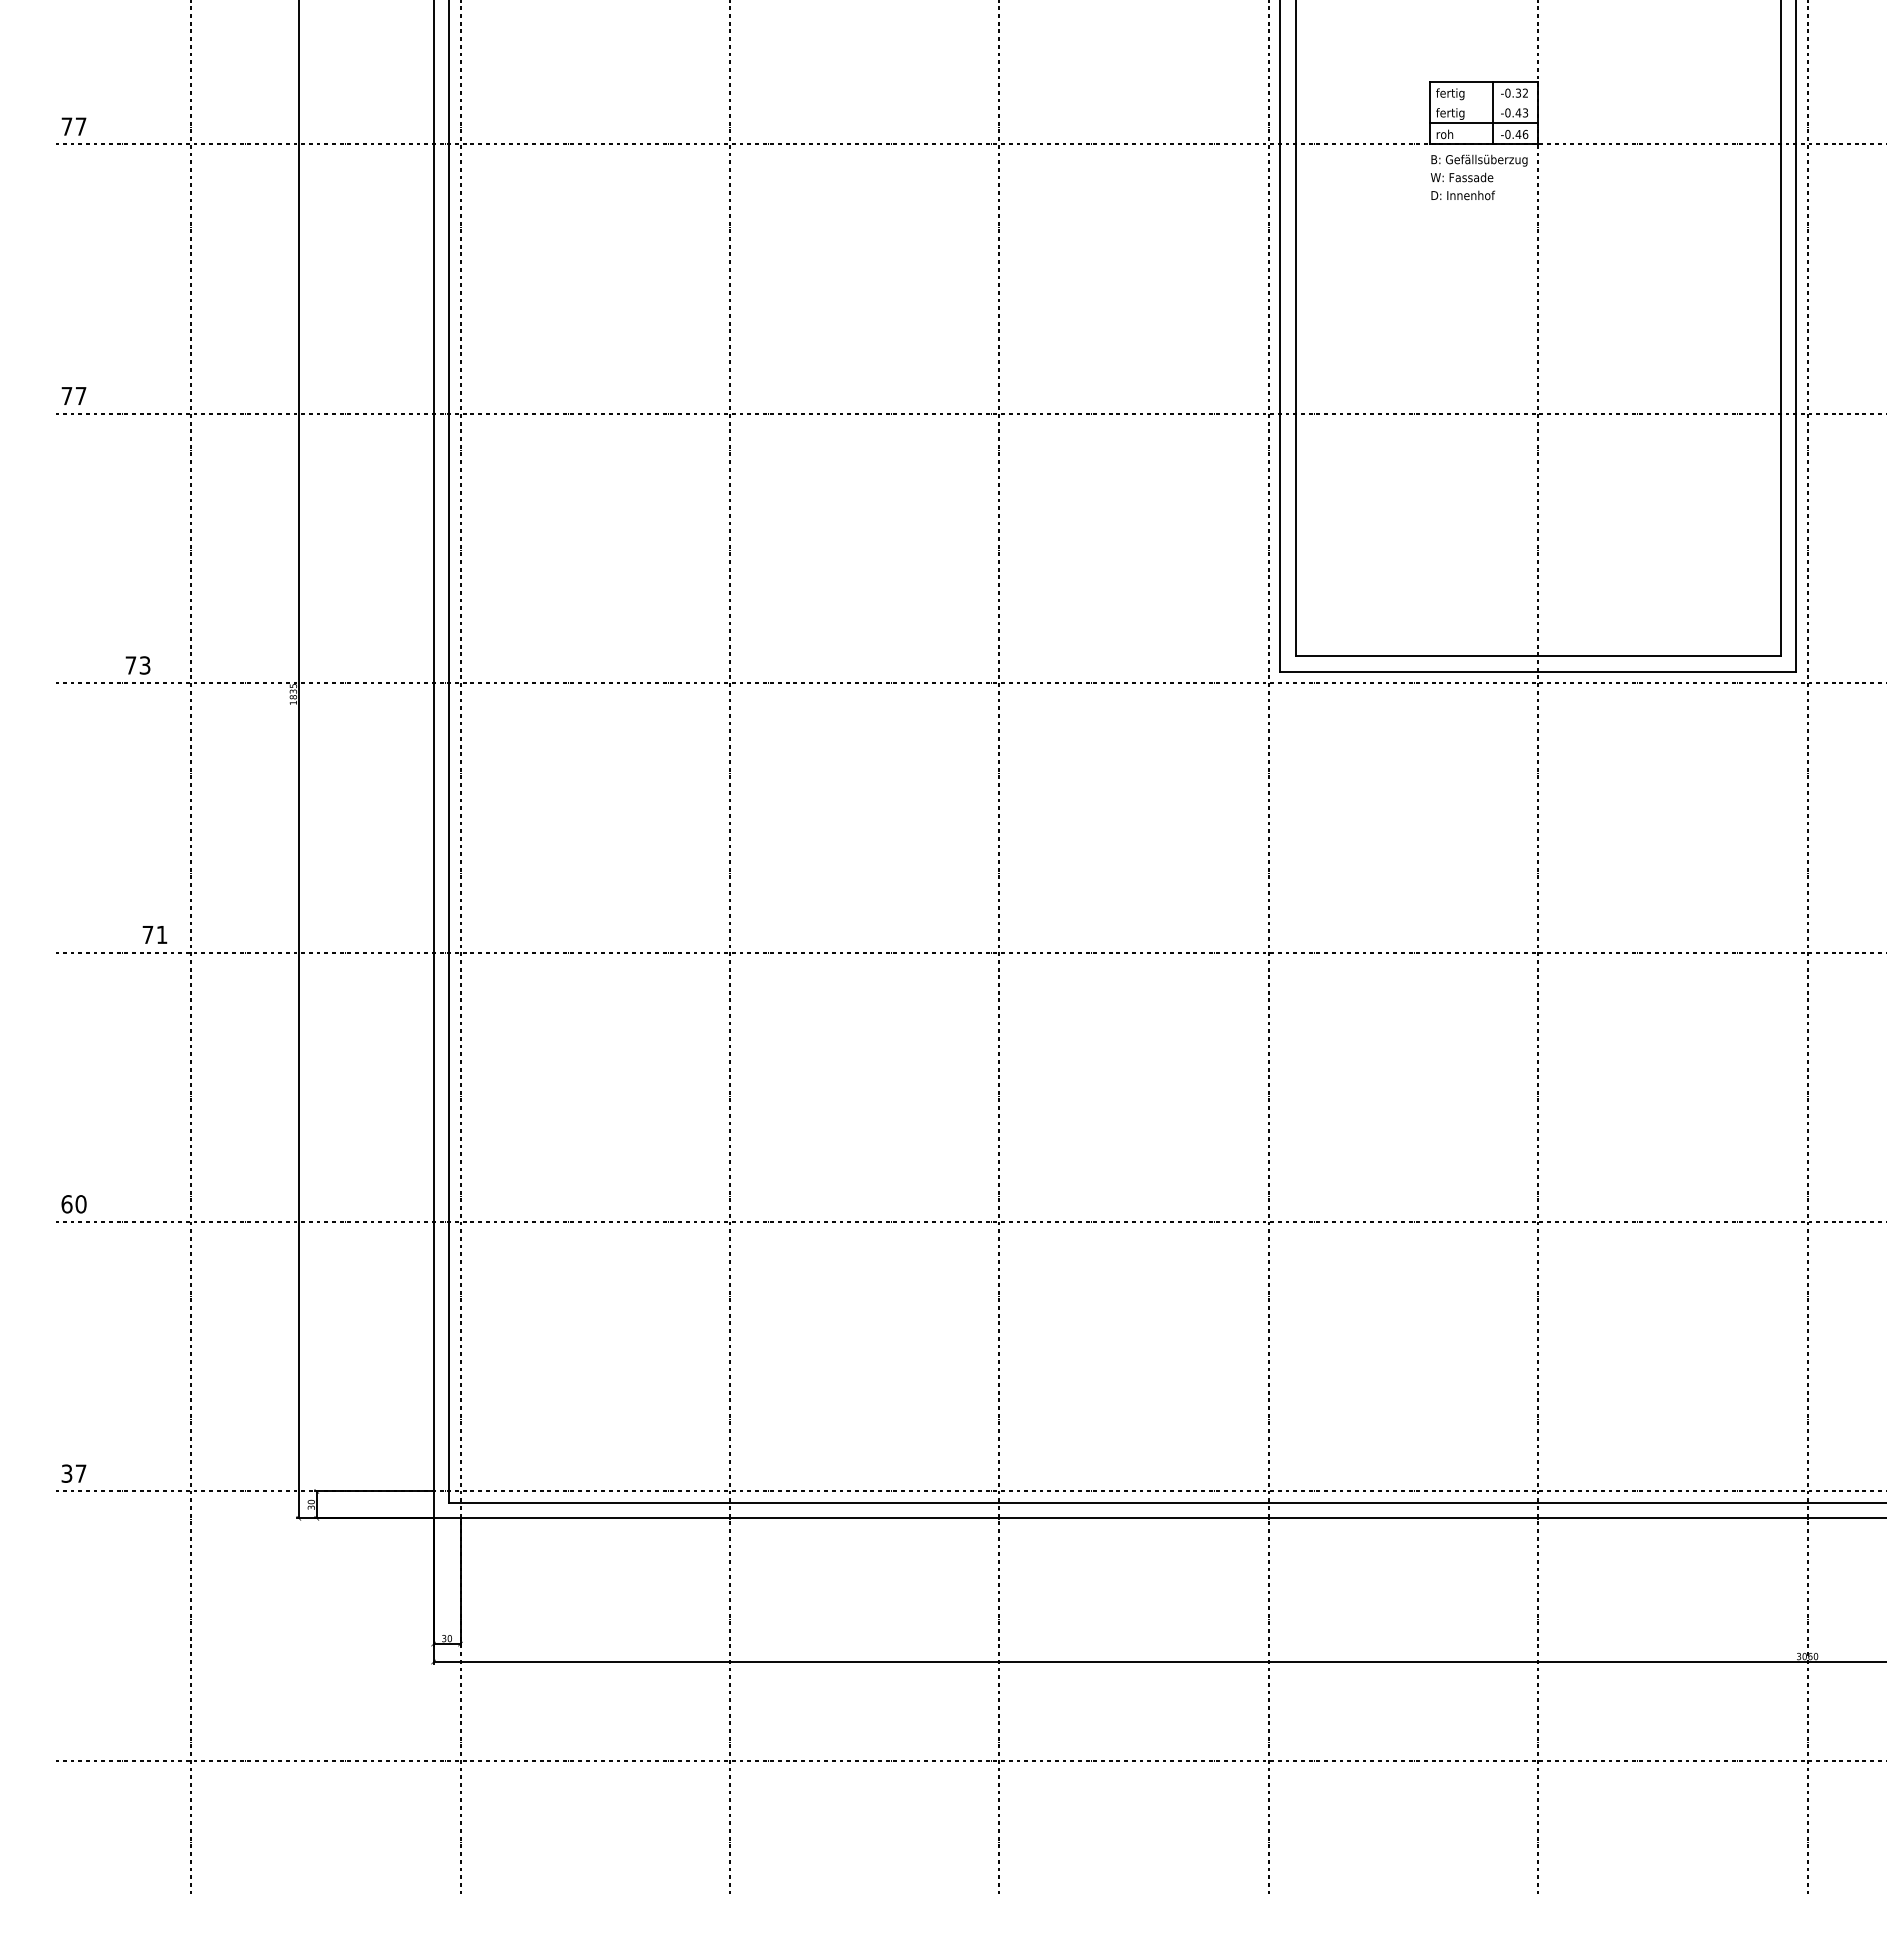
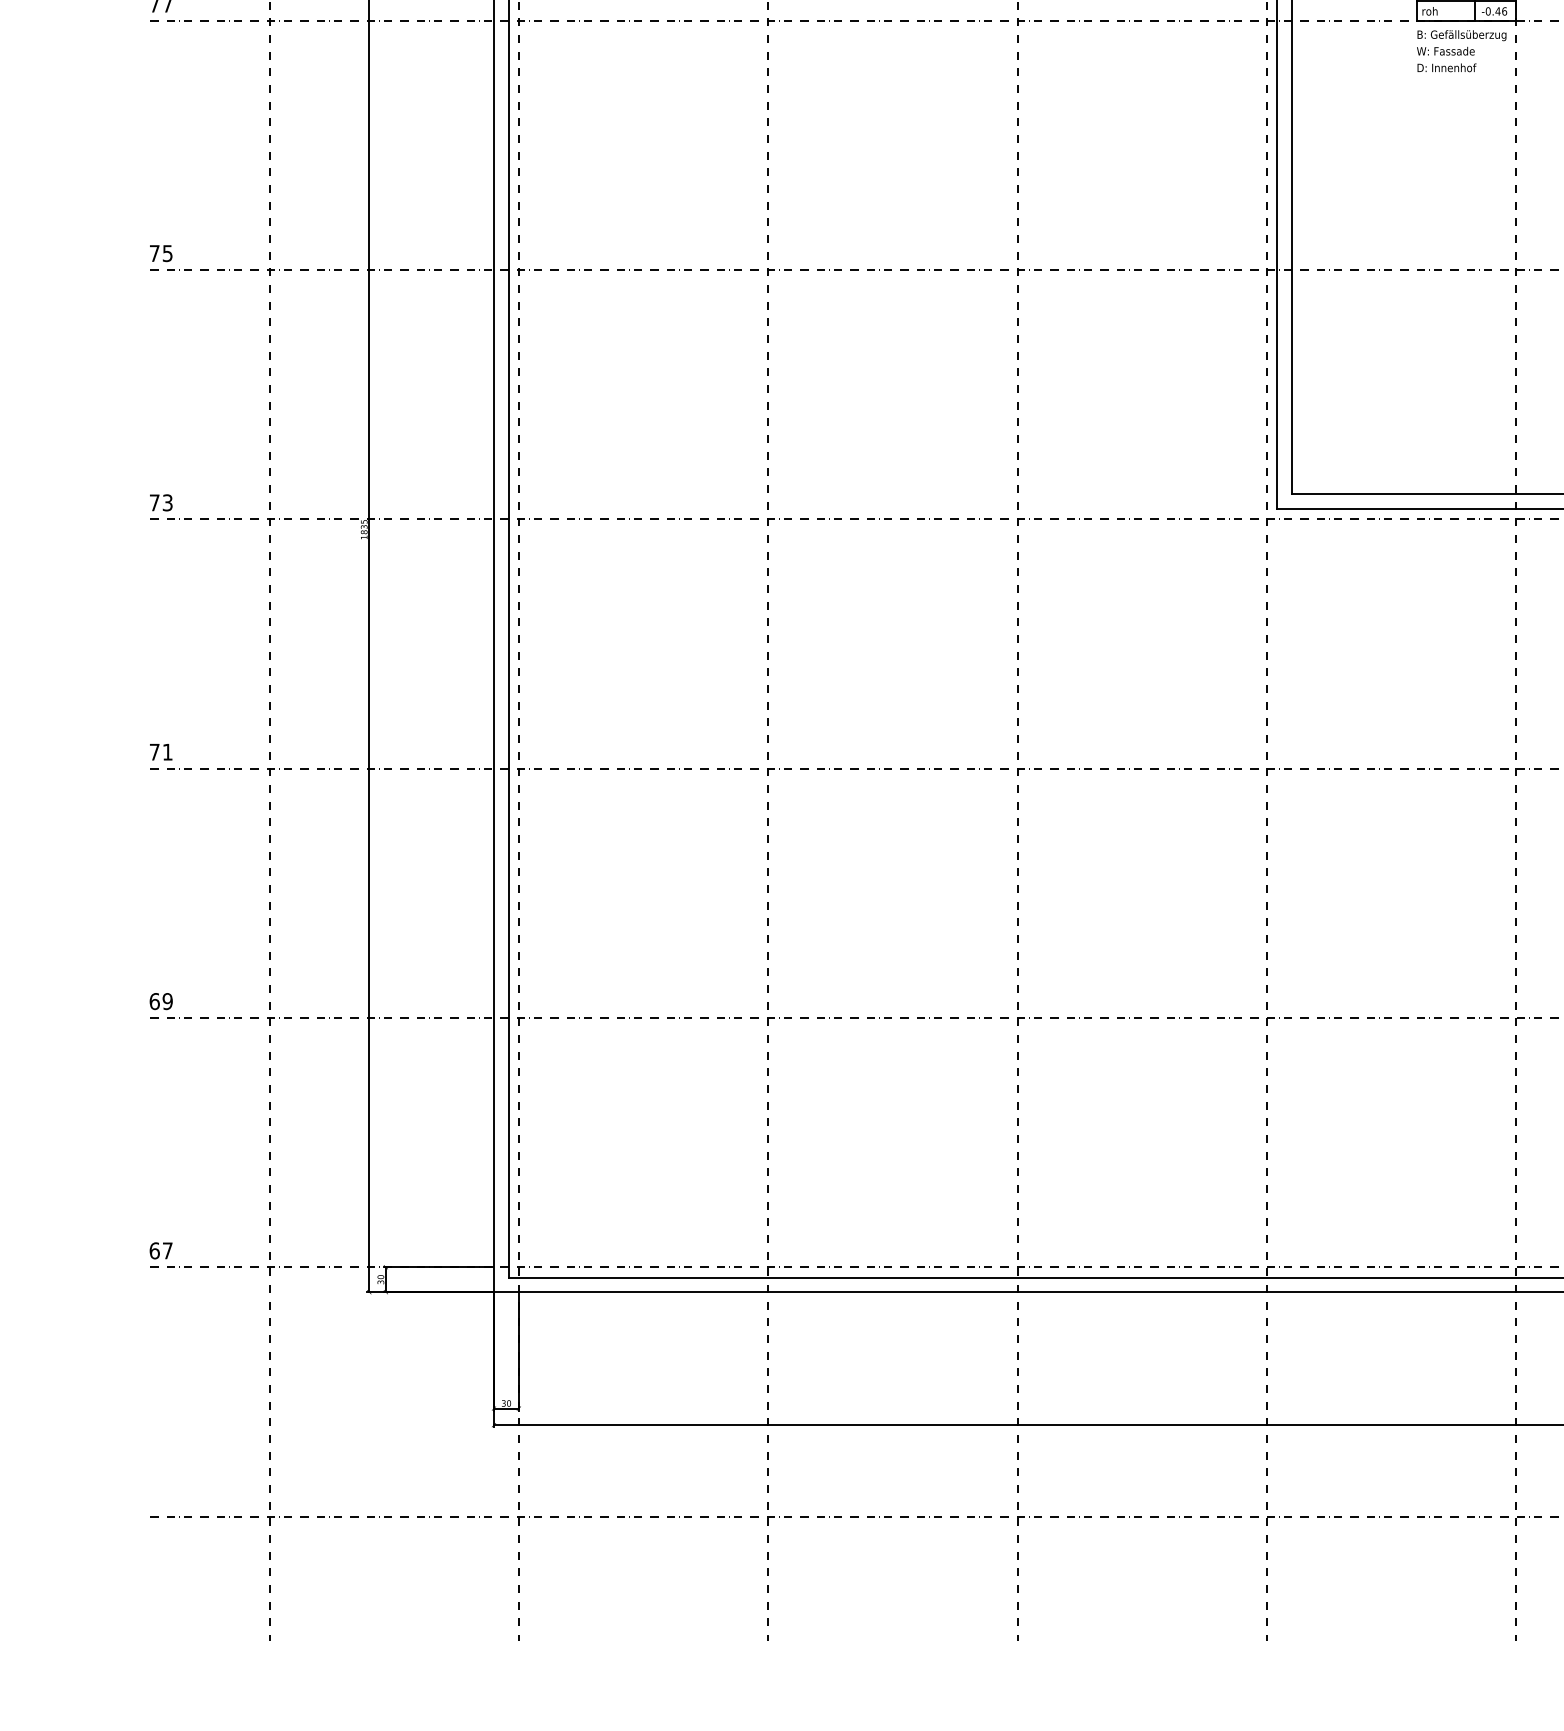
text: (80, 396) -> (167, 253), 77 -> 75
text: (137, 665) -> (160, 502), moved
text: (154, 934) -> (160, 751), moved
text: (80, 1204) -> (167, 1001), 60 -> 69
text: (66, 1473) -> (154, 1250), 37 -> 67

